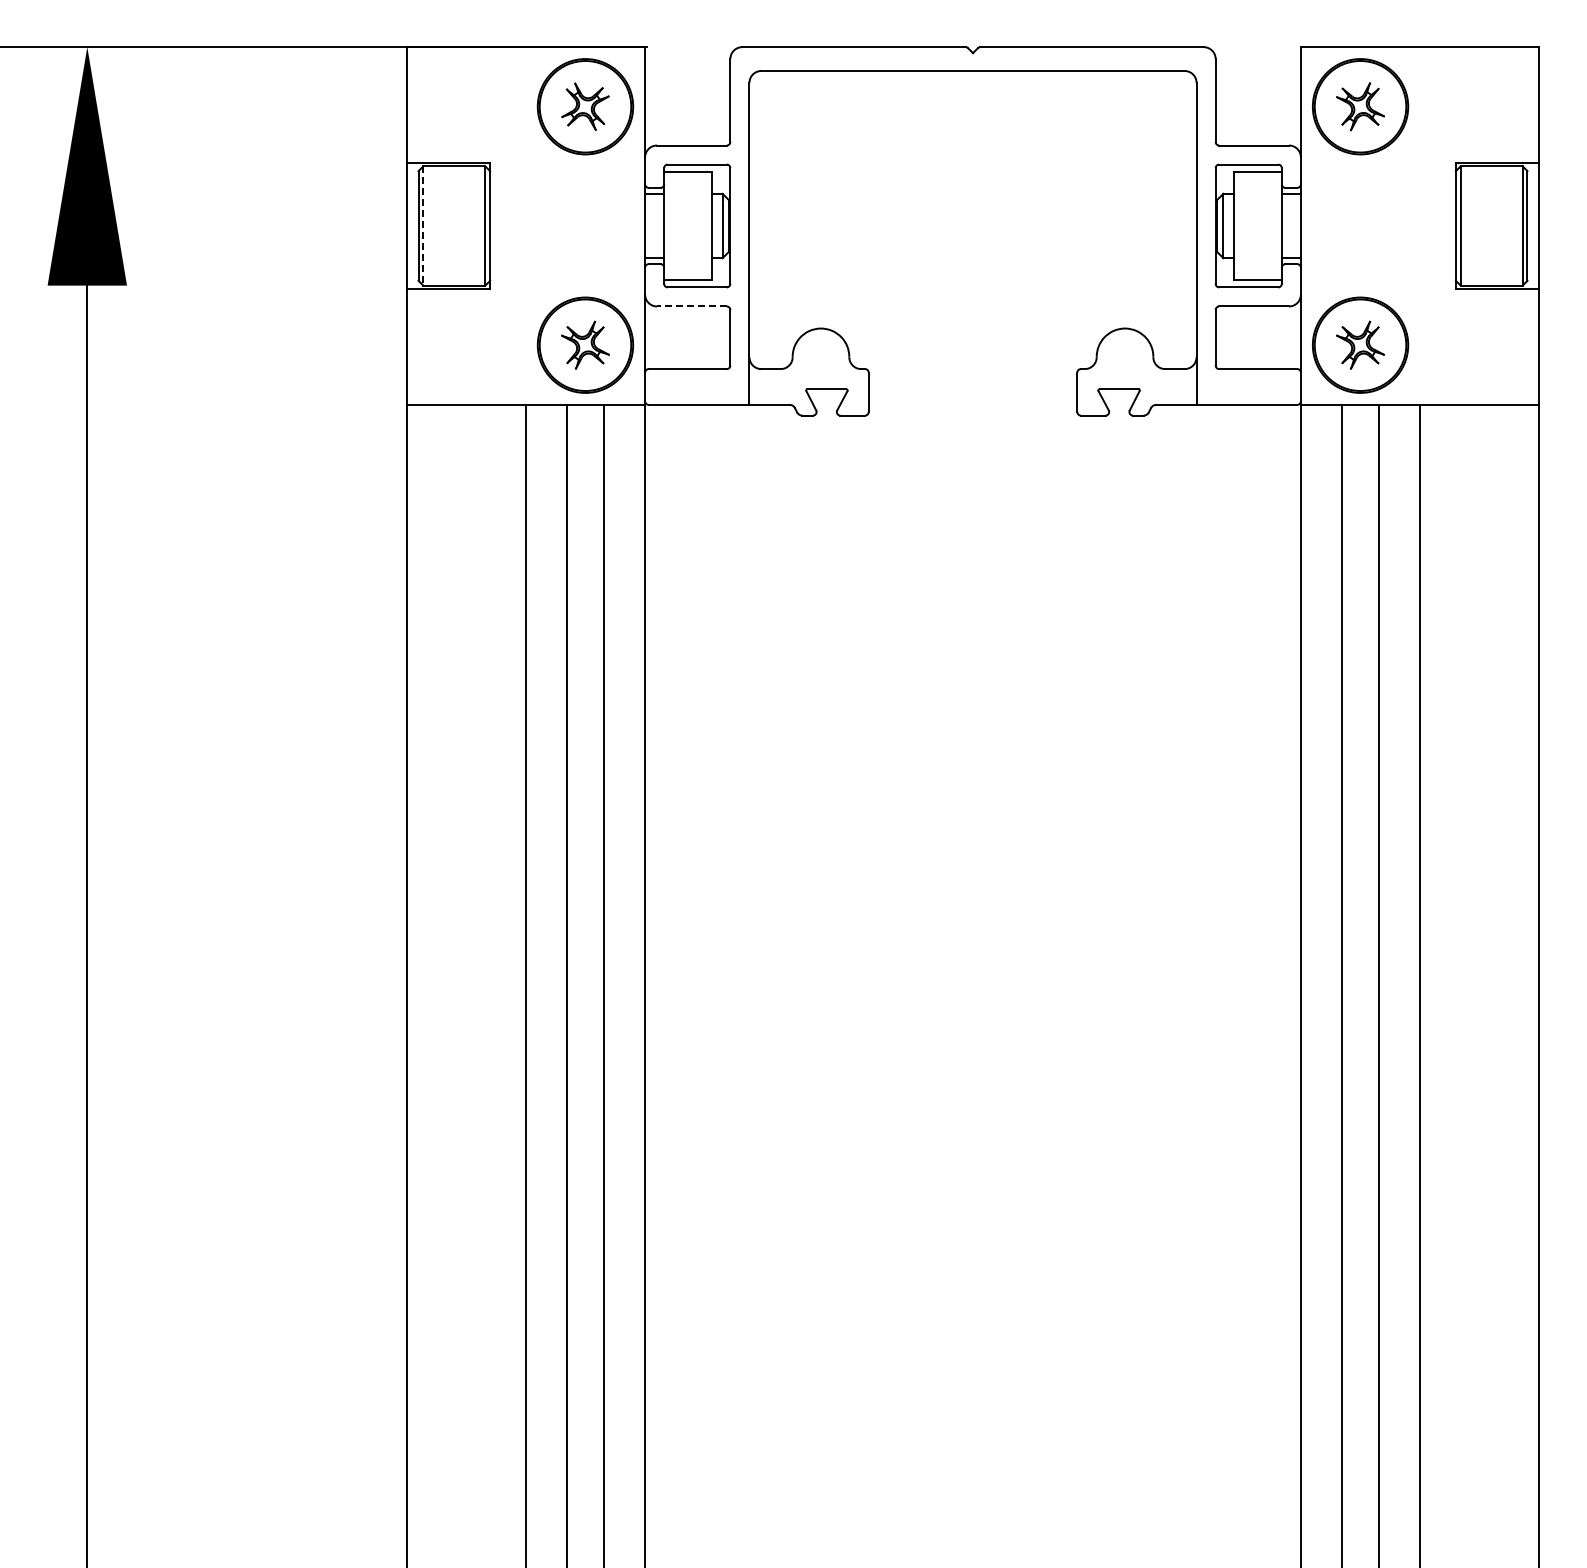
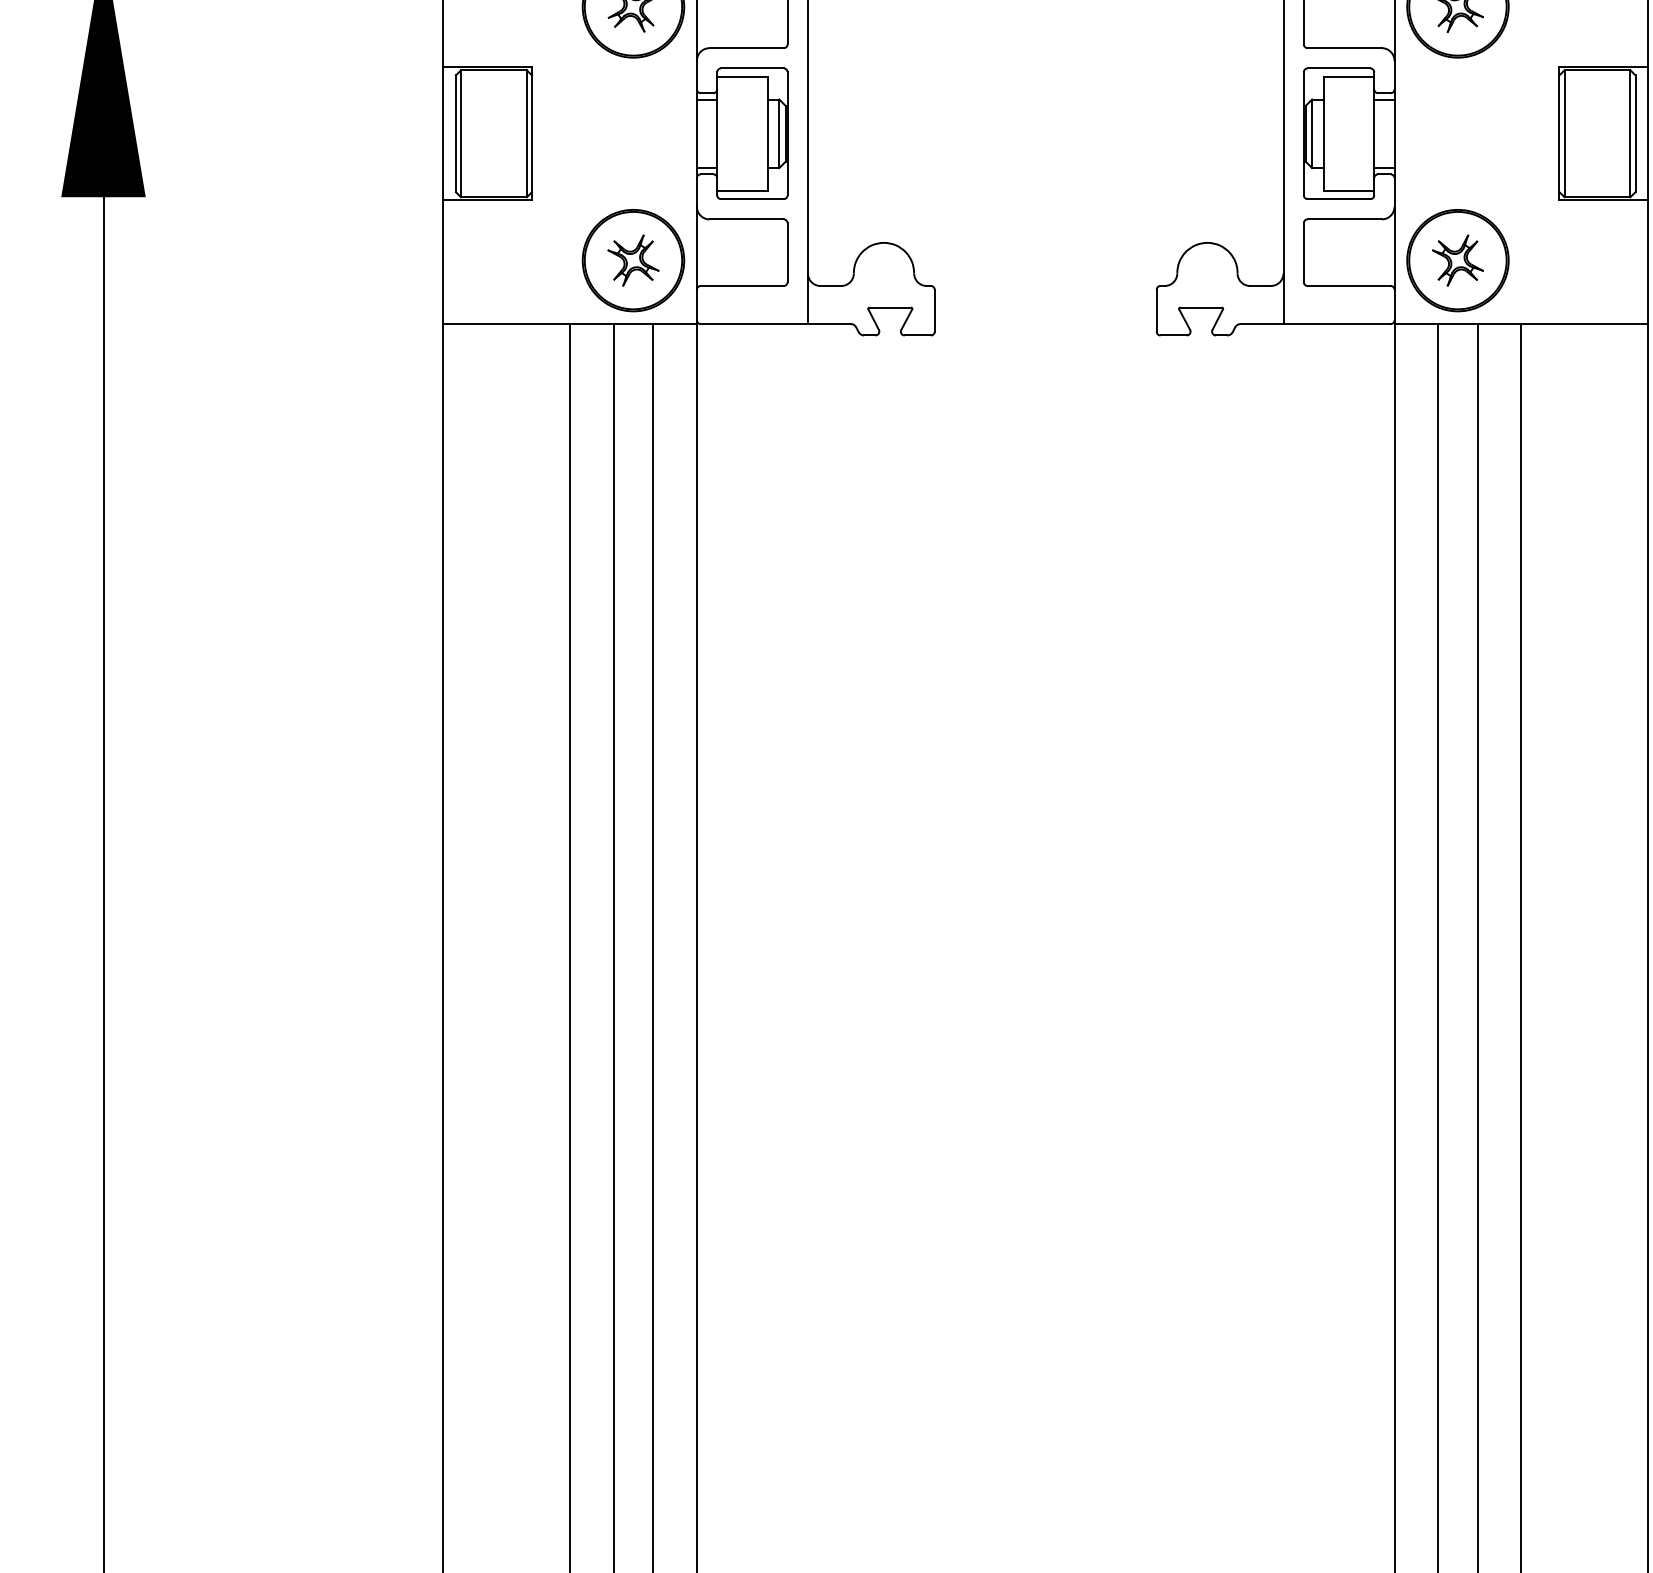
line: (423, 226) -> (461, 134), dashed -> solid
line: (691, 306) -> (746, 219), dashed -> solid

